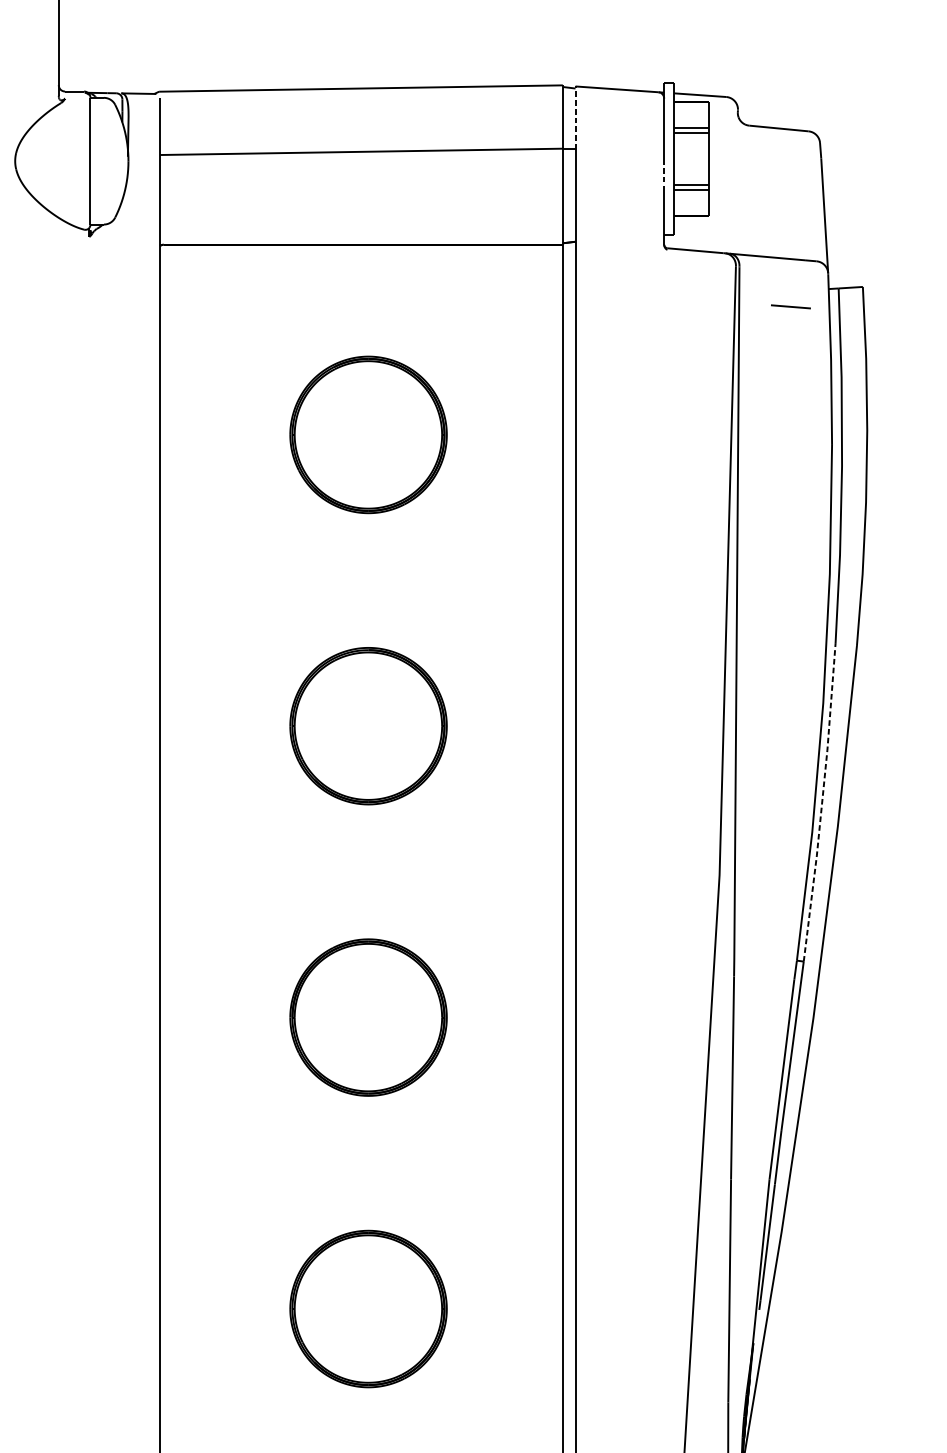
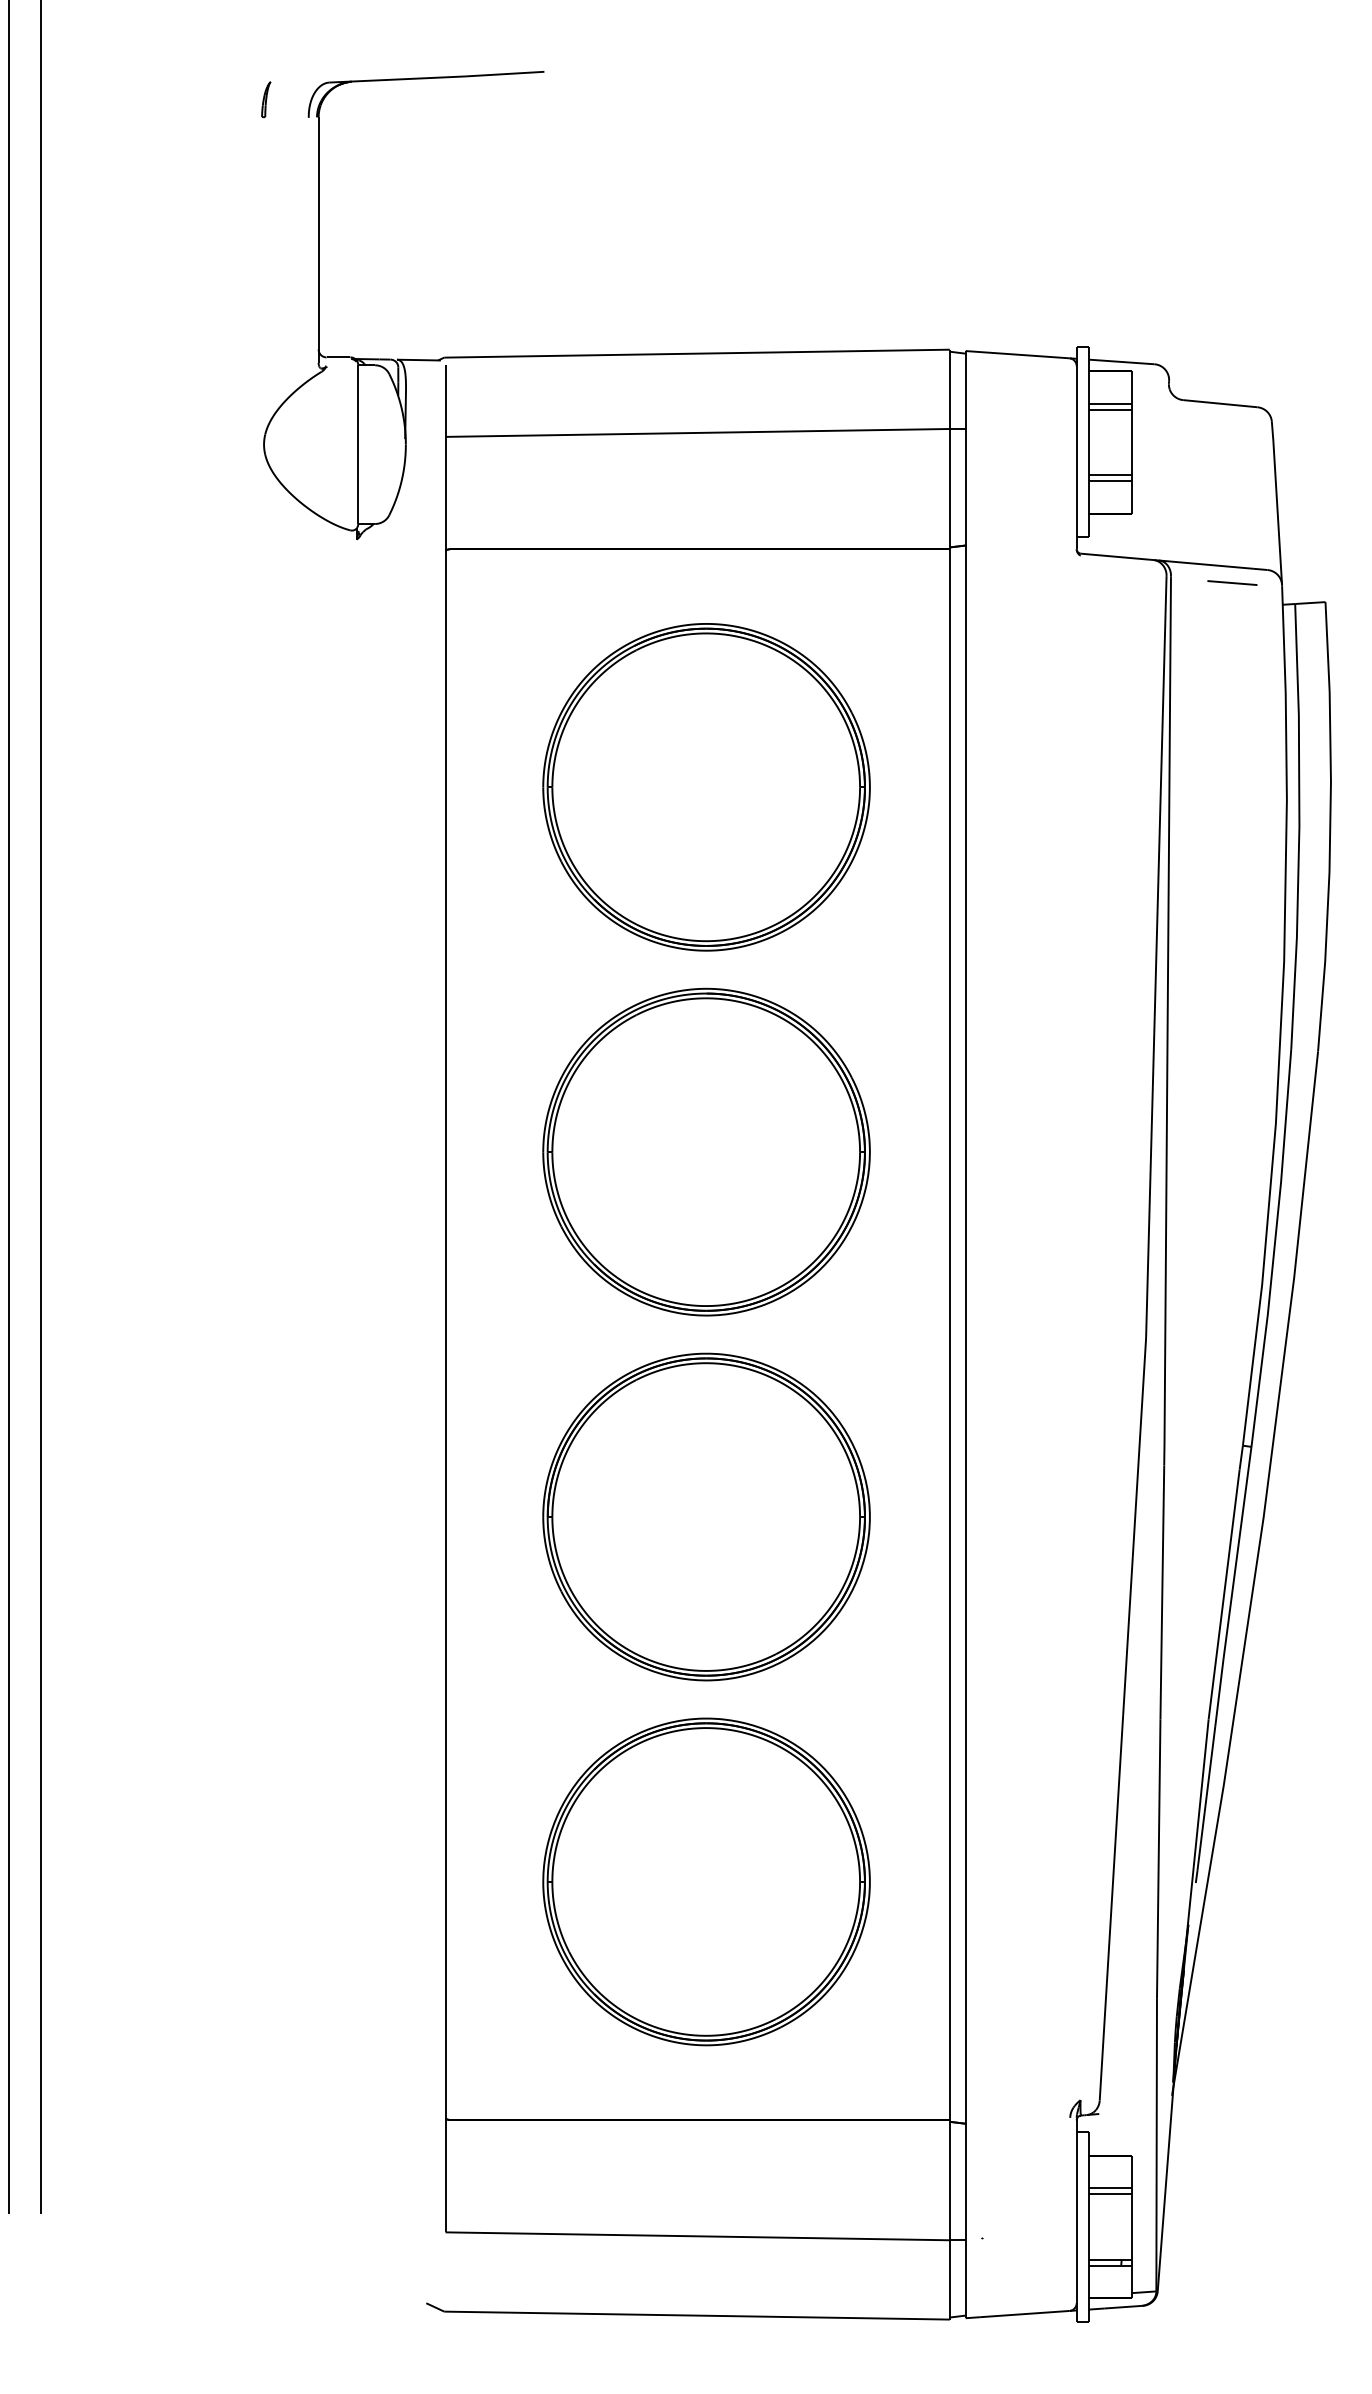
line: (575, 117) -> (965, 390), dashed -> solid
line: (664, 173) -> (1076, 460), dashed -> solid
line: (791, 306) -> (1232, 582), moved
part: (368, 435) -> (706, 787), size x1.67
part: (368, 725) -> (706, 1151), size x1.67
line: (822, 803) -> (1274, 1248), dashed -> solid
part: (368, 1017) -> (706, 1516), size x1.67
part: (368, 1308) -> (706, 1881), size x1.67

